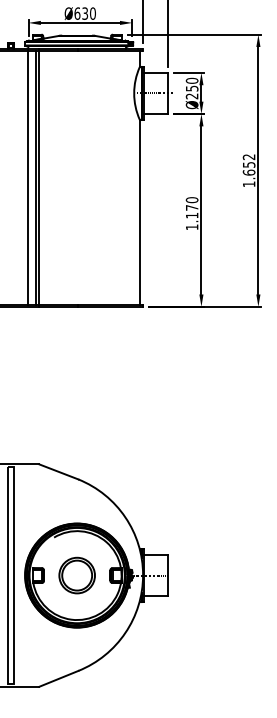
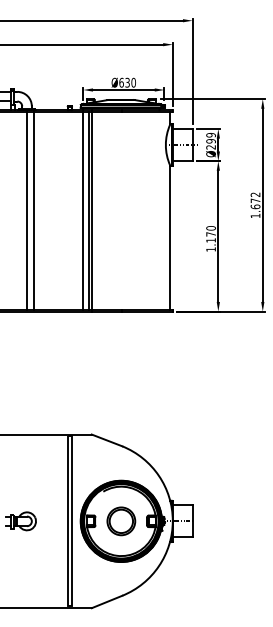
text: (191, 85) -> (210, 138), Ø250 -> Ø299
text: (249, 164) -> (255, 200), 1.652 -> 1.672

